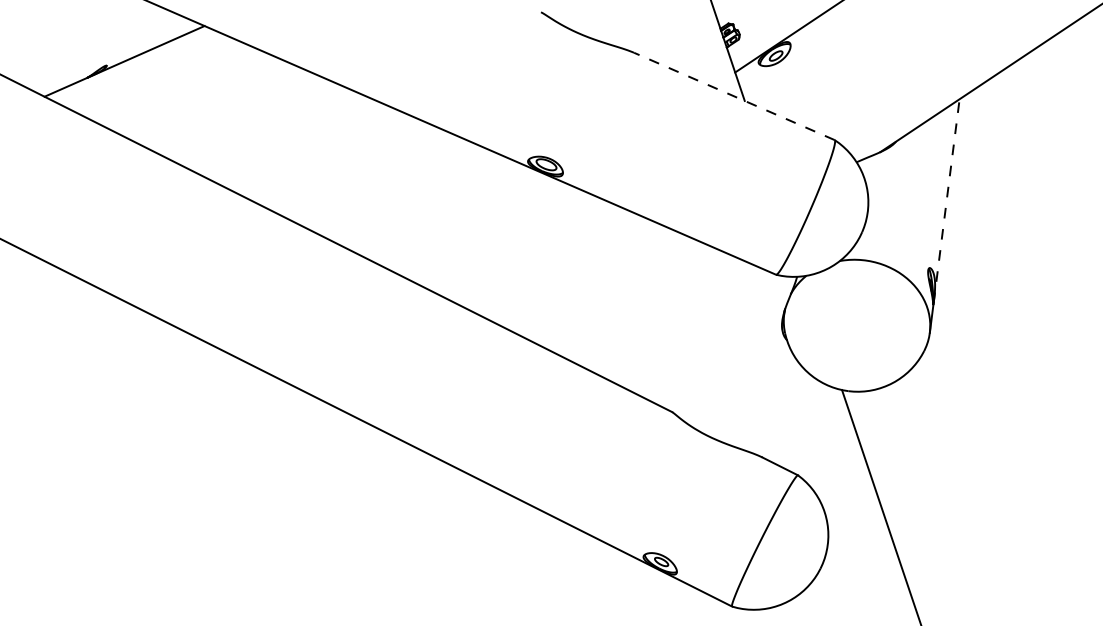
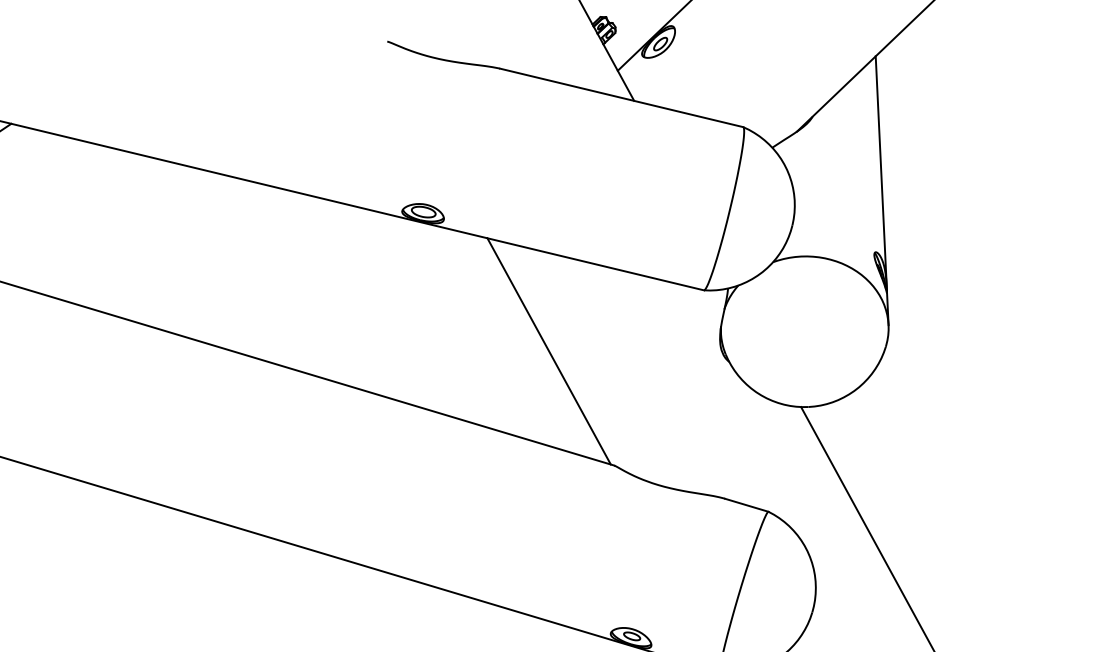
line: (733, 96) -> (620, 98), dashed -> solid
line: (946, 201) -> (881, 174), dashed -> solid
line: (633, 303) -> (549, 350), added

